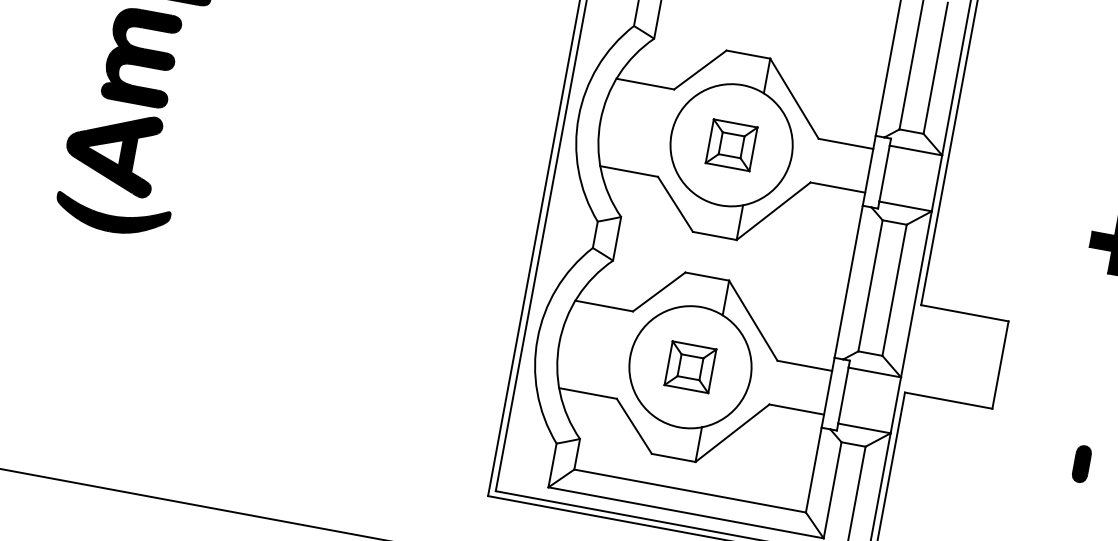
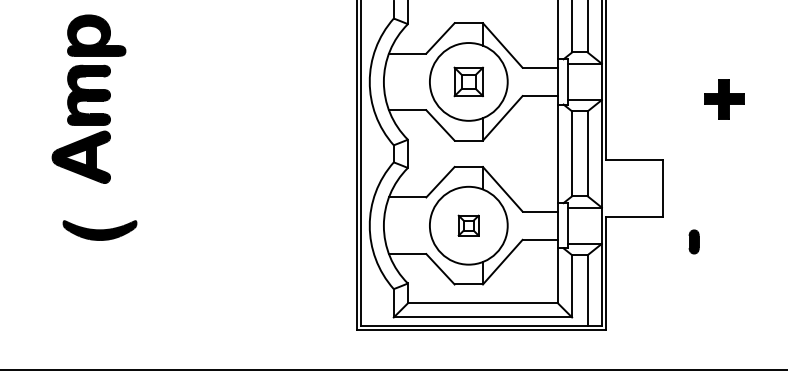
part: (111, 216) -> (99, 230), moved
part: (690, 366) -> (468, 225), size x0.7
part: (1080, 463) -> (693, 241), moved

